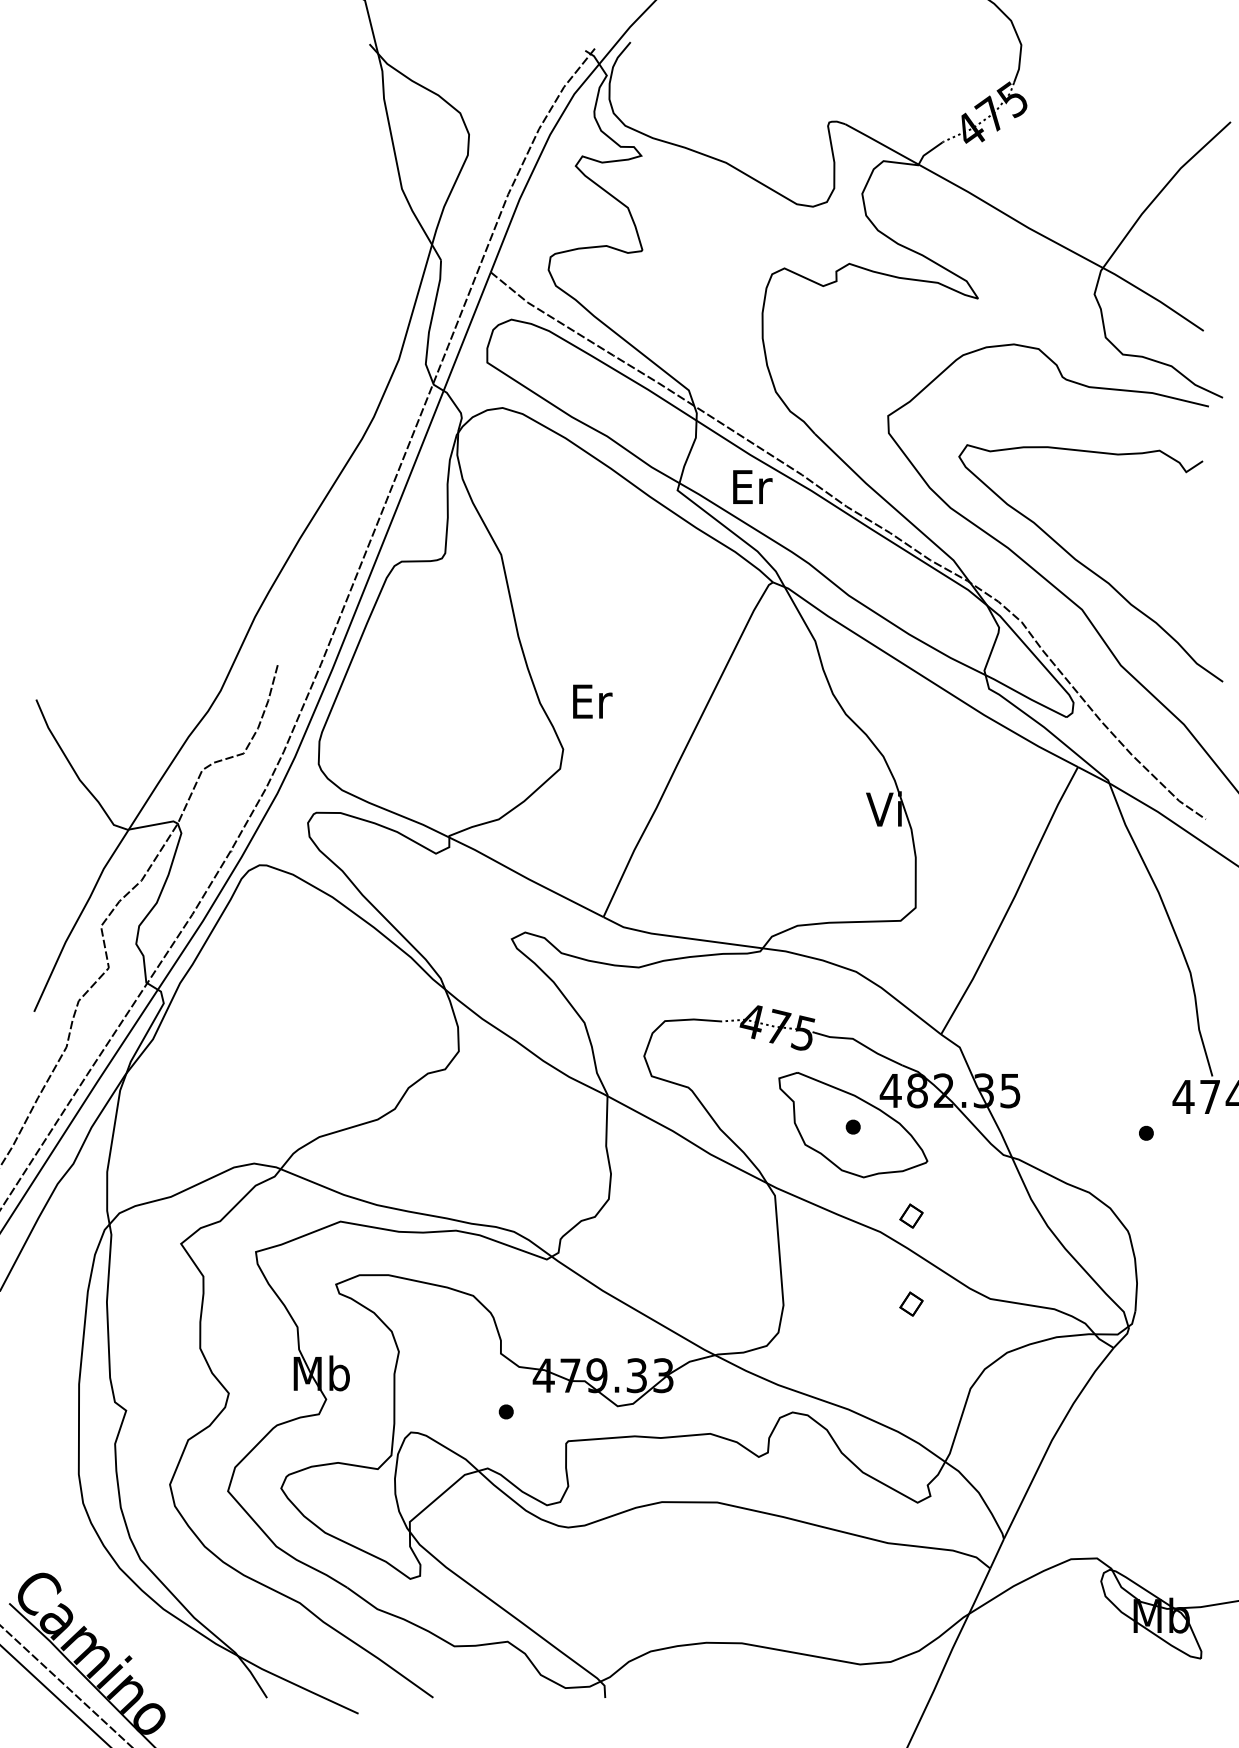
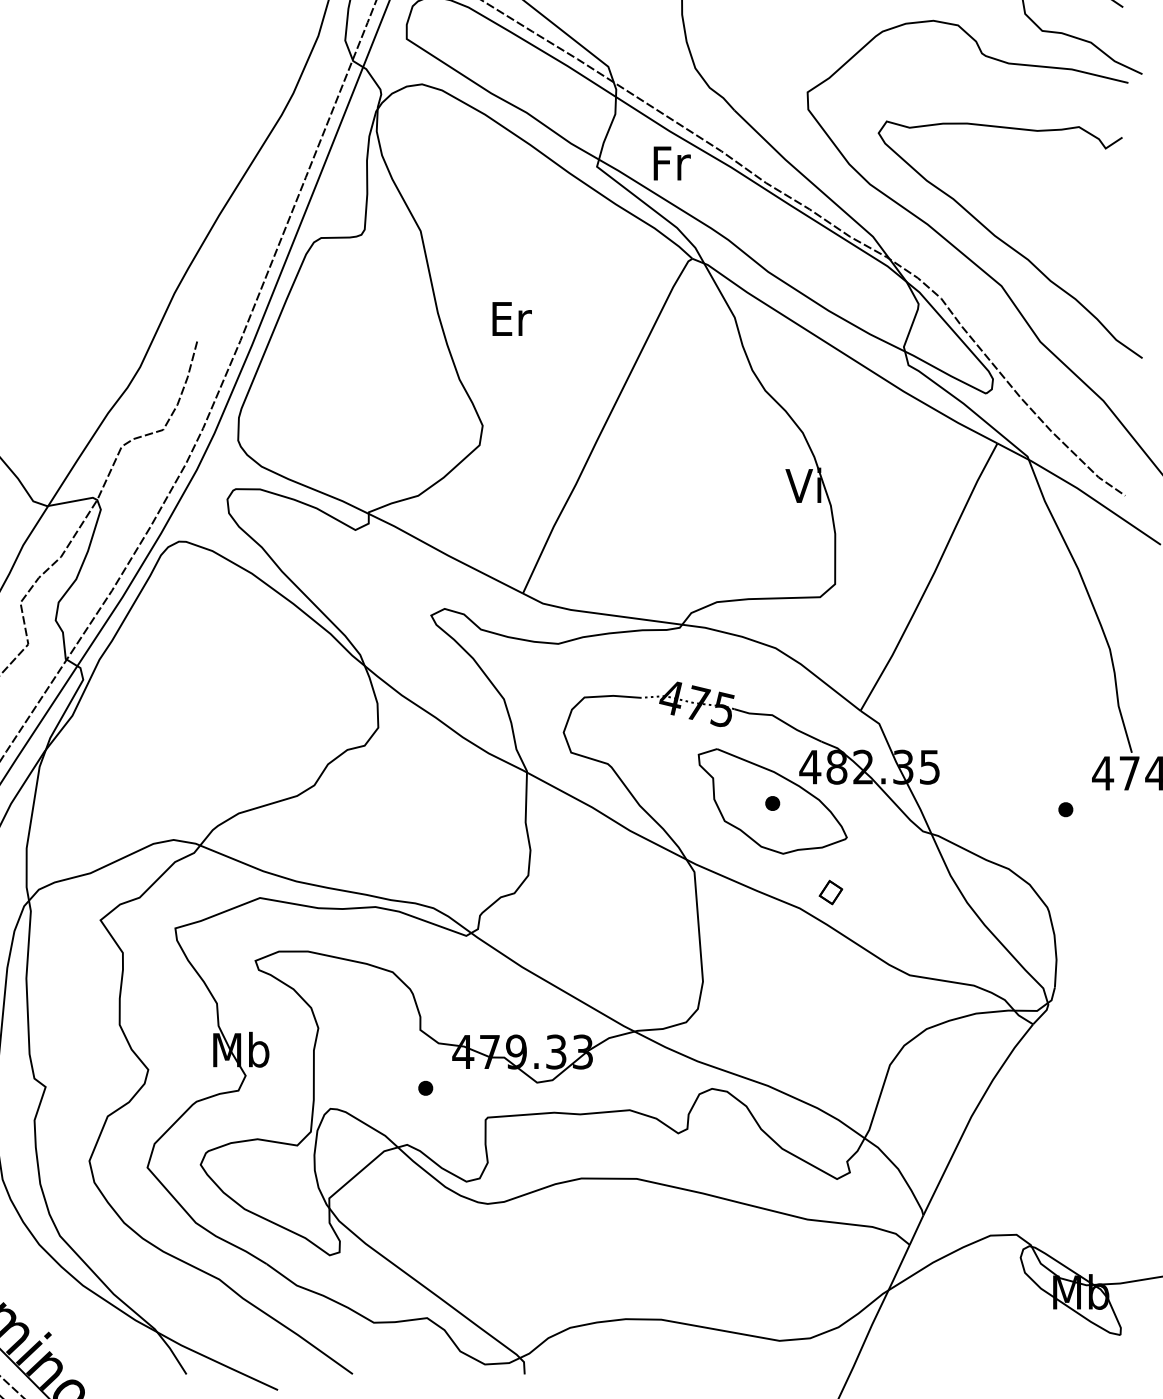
text: (752, 486) -> (671, 162), Er -> Fr
text: (592, 701) -> (511, 318), moved
part: (911, 1303) -> (830, 979), removed

